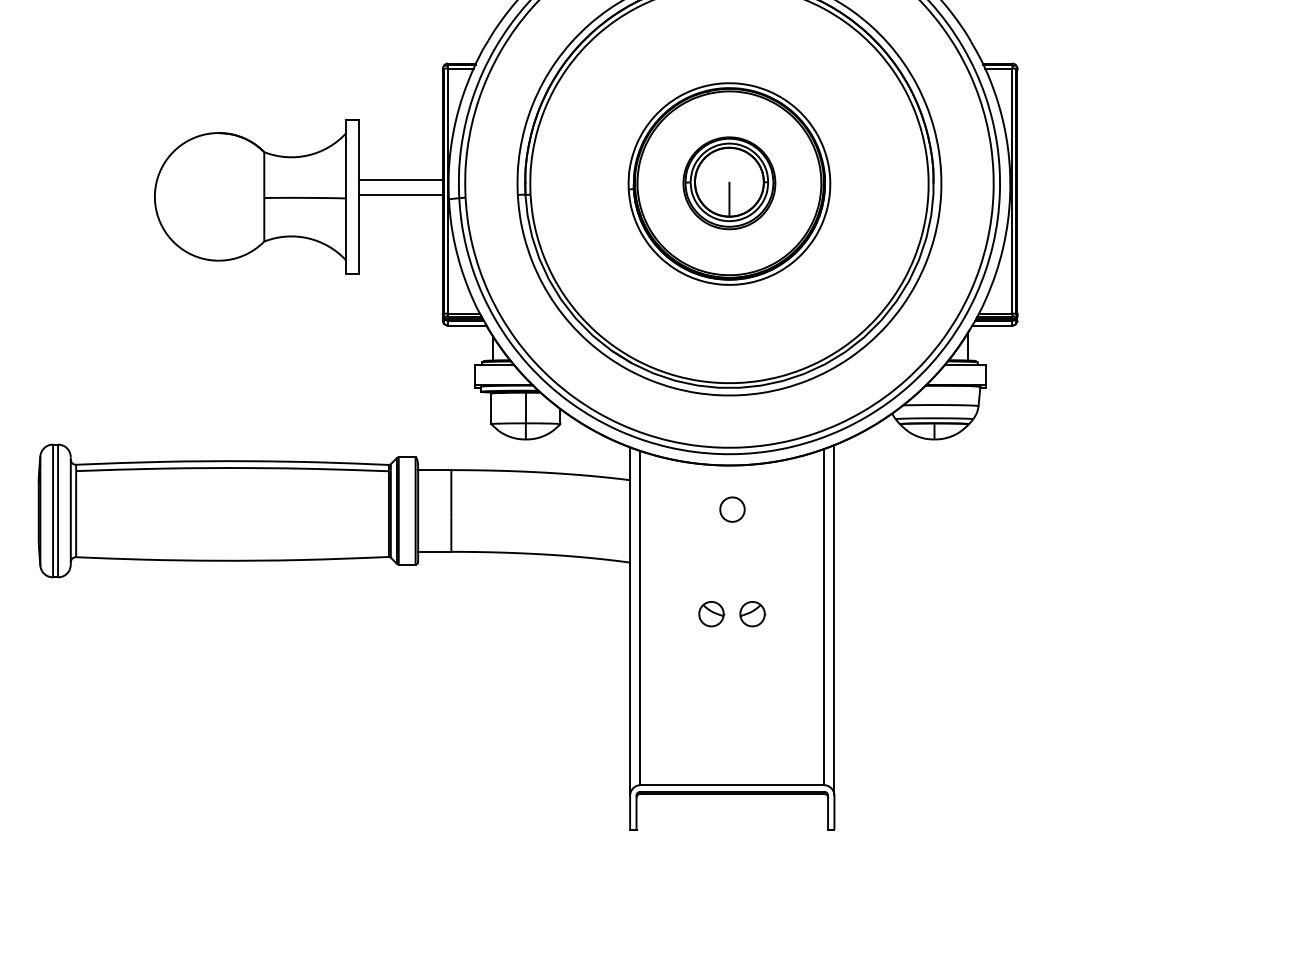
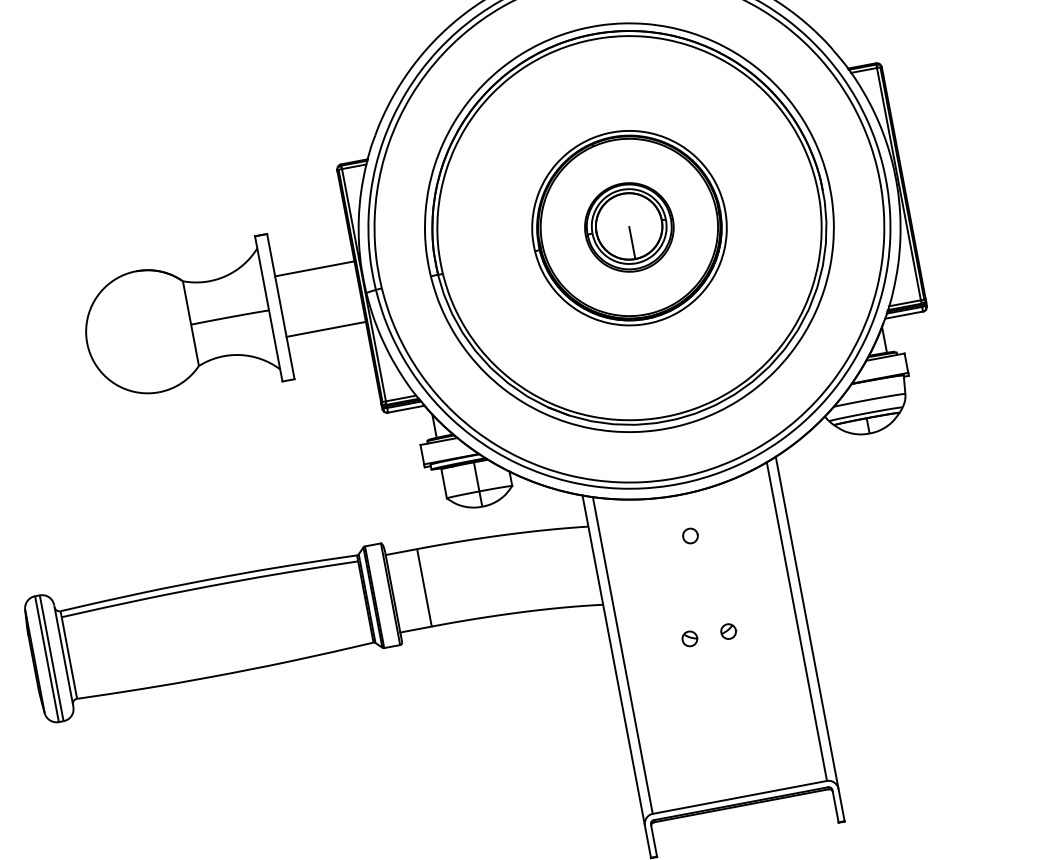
line: (400, 179) -> (325, 329), moved
line: (400, 194) -> (314, 268), moved
part: (731, 508) -> (689, 535), size x0.62
part: (712, 613) -> (690, 638), size x0.62
part: (752, 613) -> (728, 631), size x0.62

